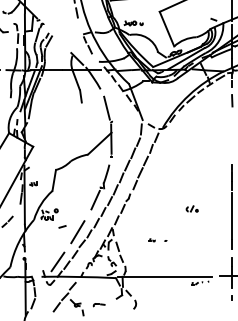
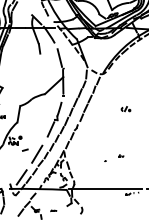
part: (191, 208) -> (125, 108), moved
part: (151, 240) -> (120, 156), moved
part: (98, 305) -> (53, 211), size x0.6

